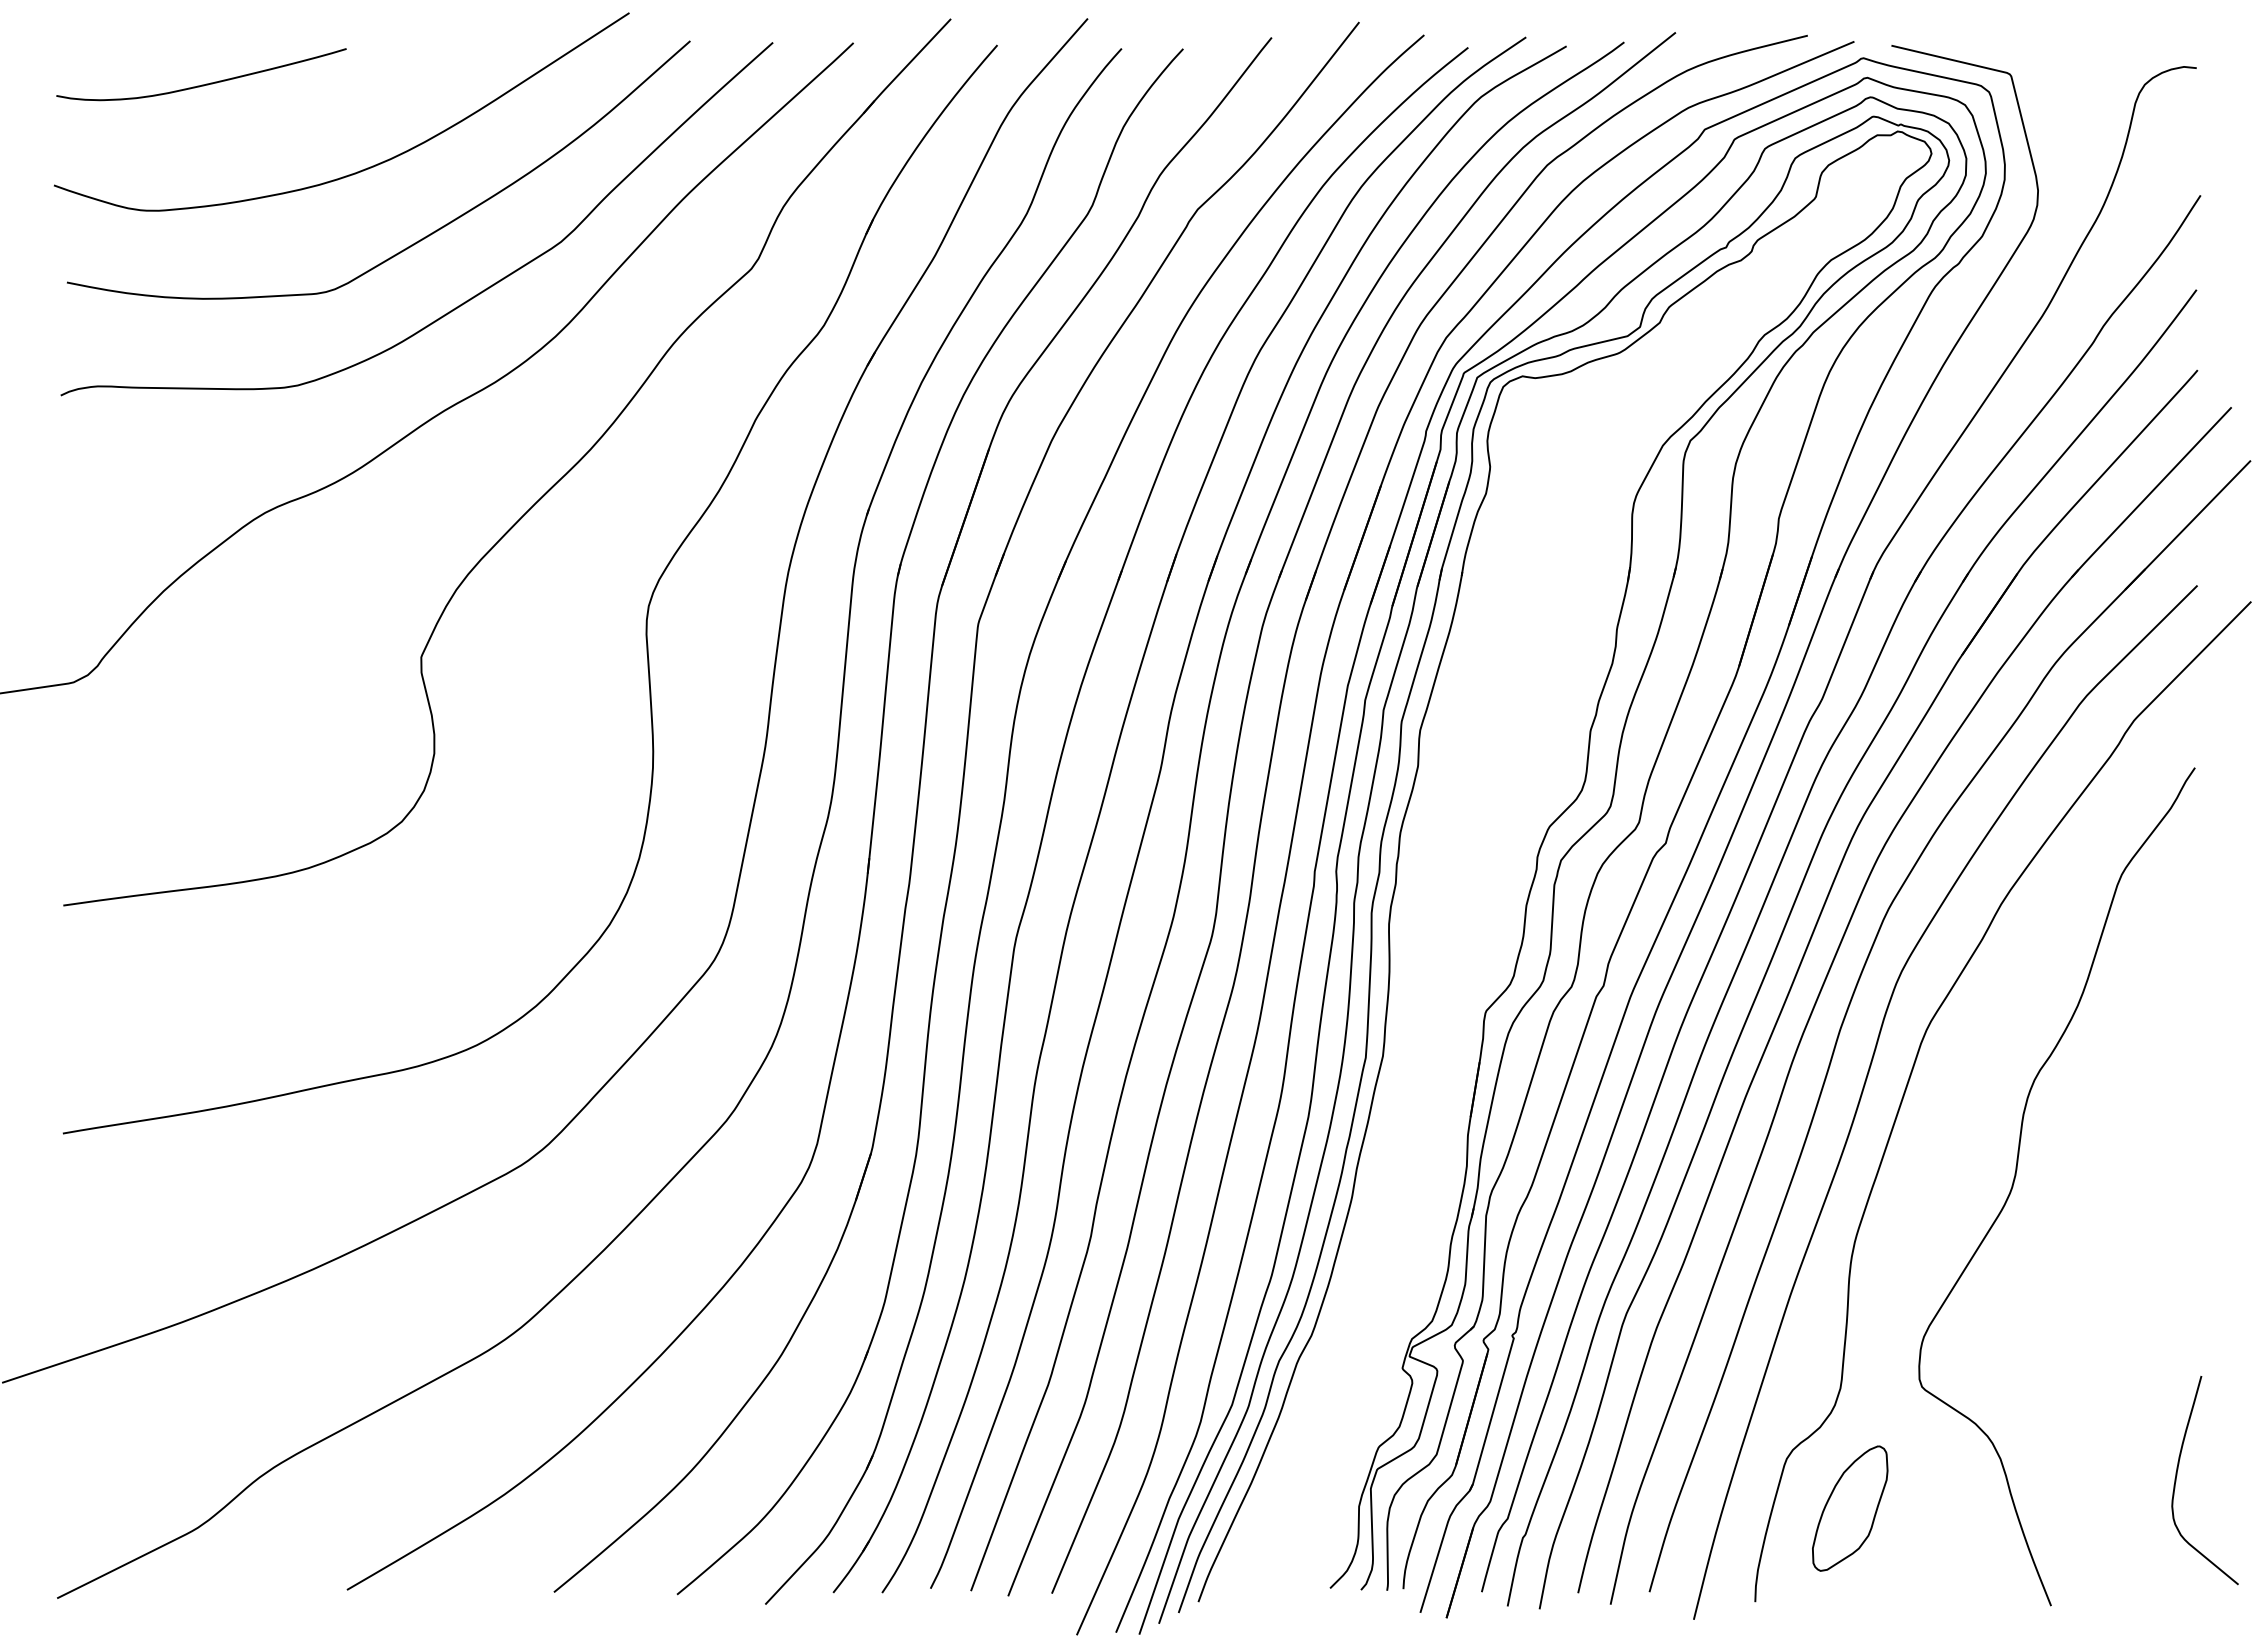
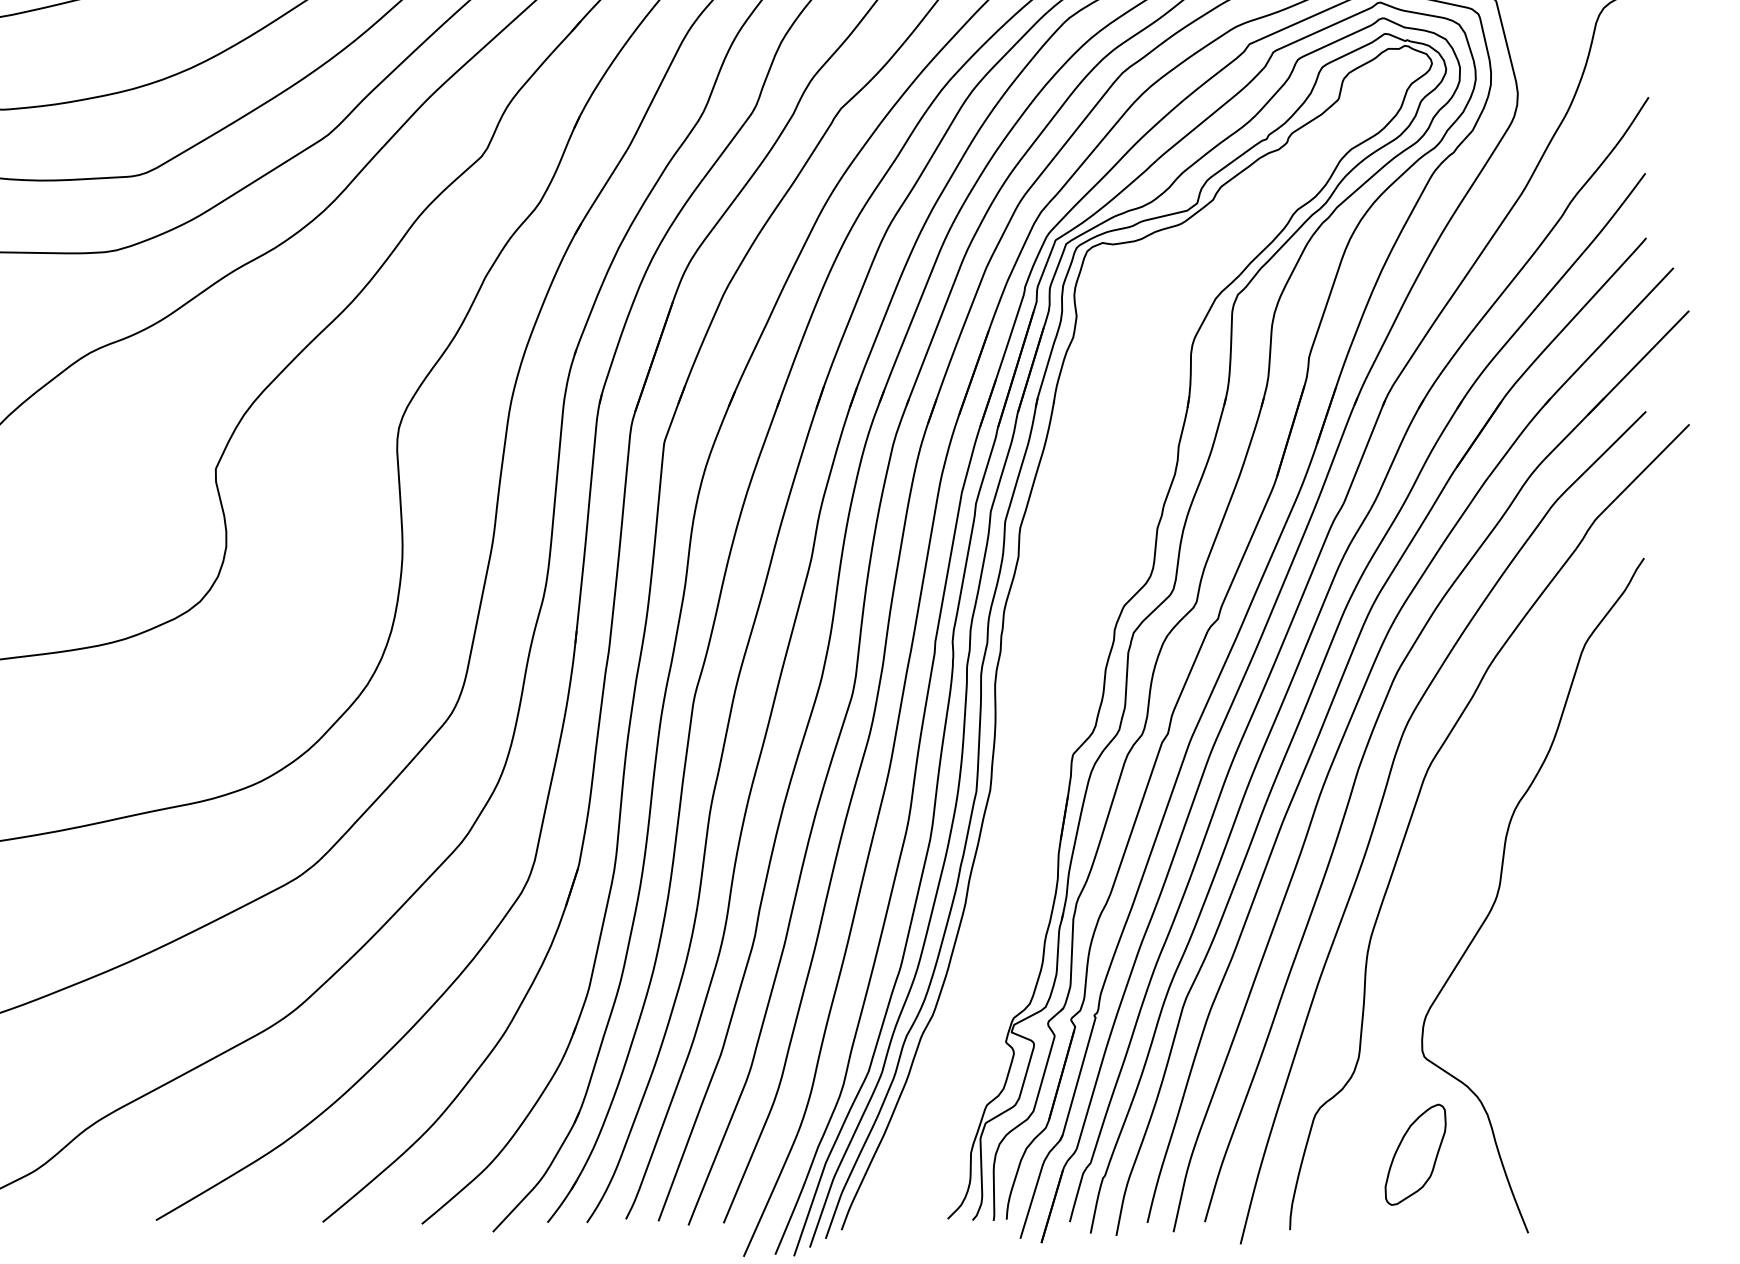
curve: (2177, 1475) -> (1630, 1128), removed
part: (1850, 1508) -> (1415, 1154), moved

